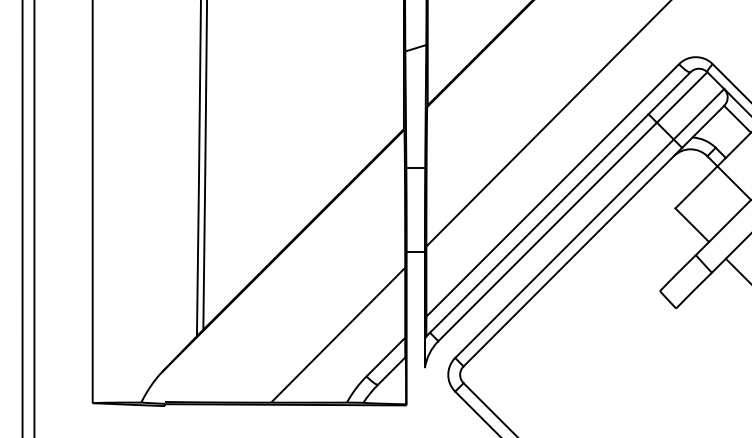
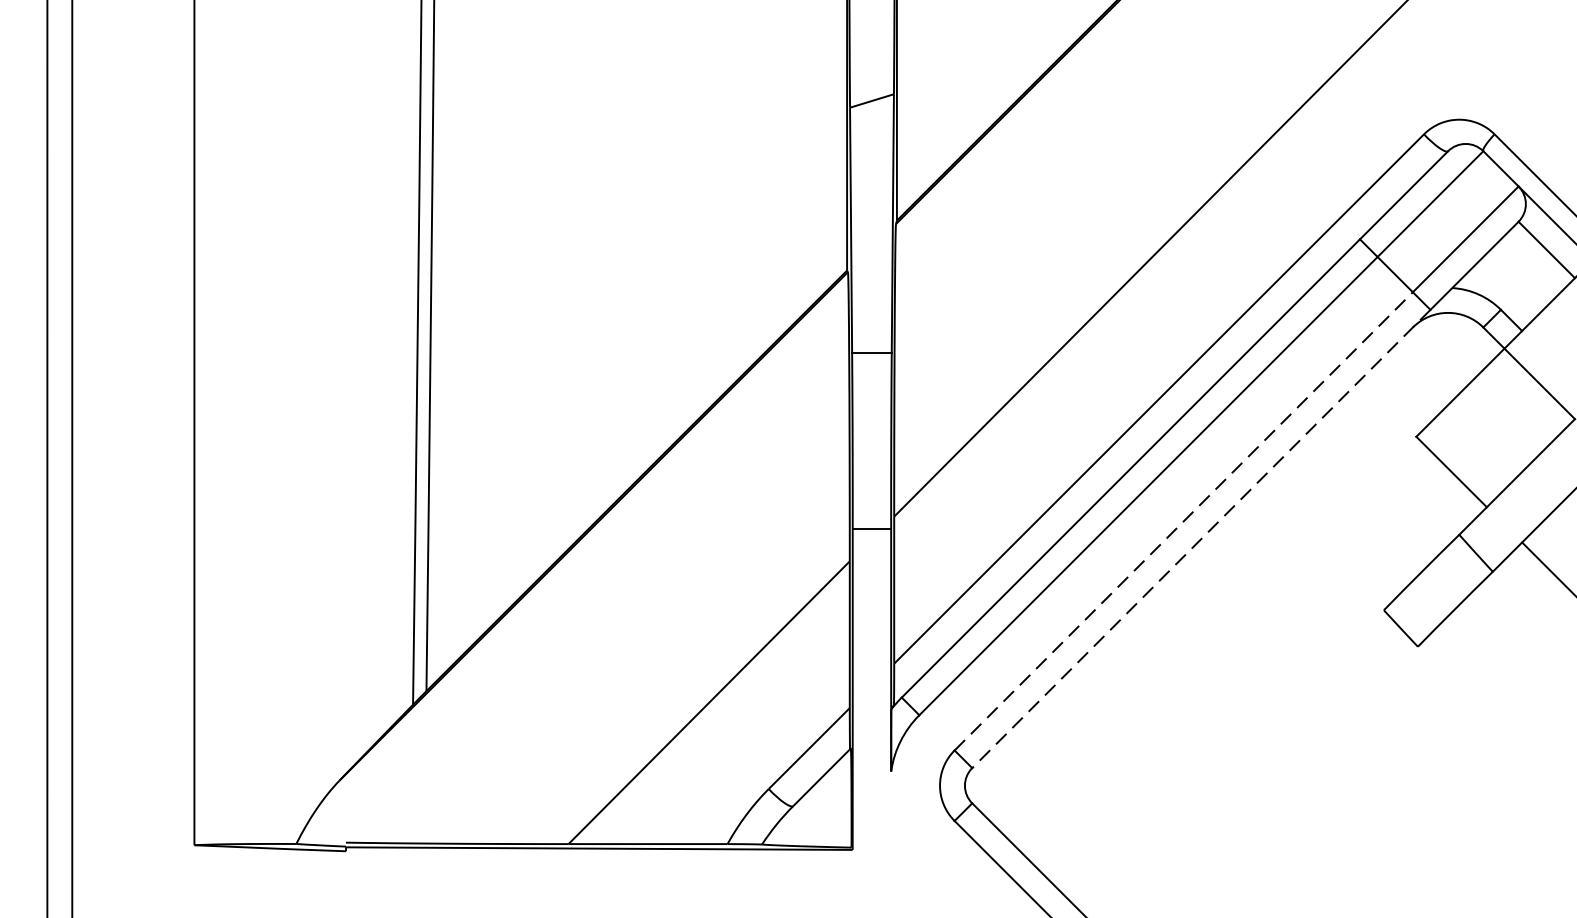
line: (564, 248) -> (1183, 520), solid -> dashed
line: (572, 257) -> (1200, 539), solid -> dashed

